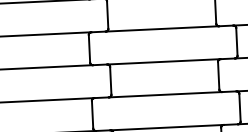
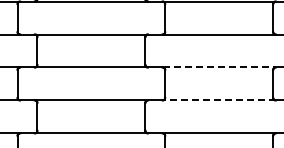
line: (164, 61) -> (219, 67), solid -> dashed
line: (165, 94) -> (219, 100), solid -> dashed

